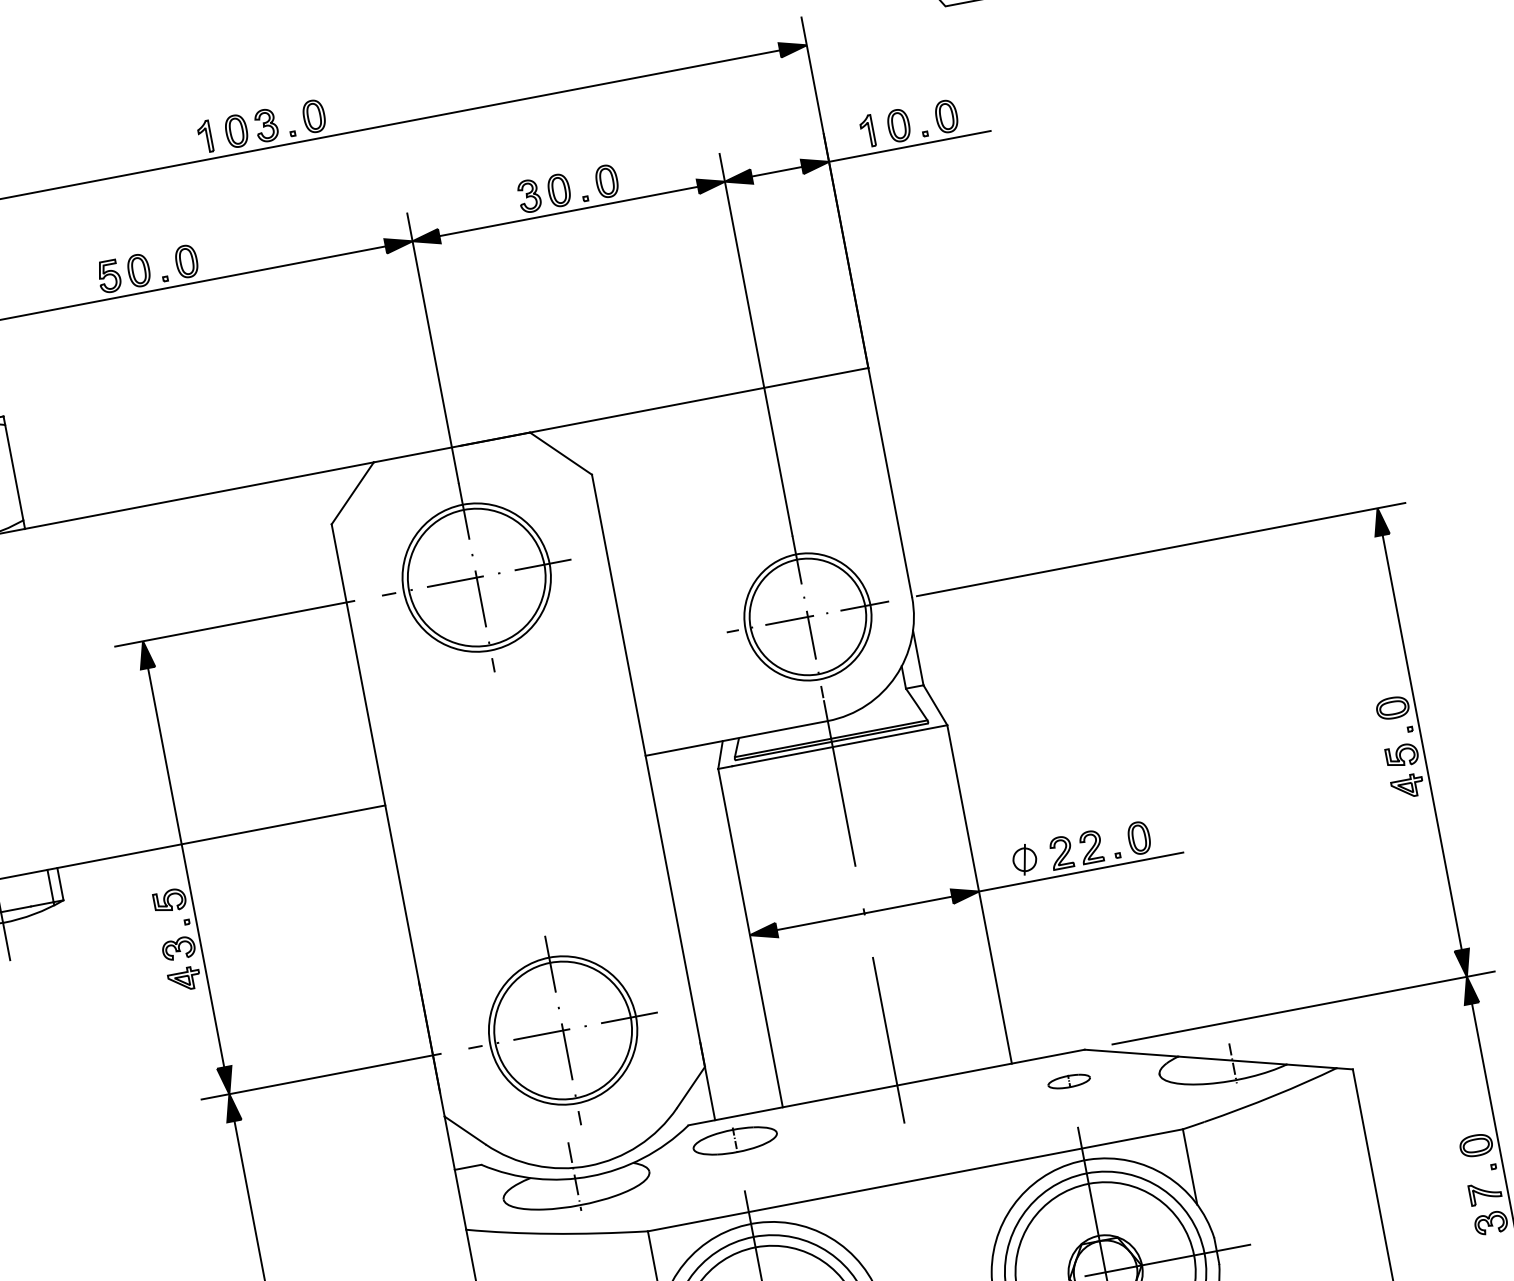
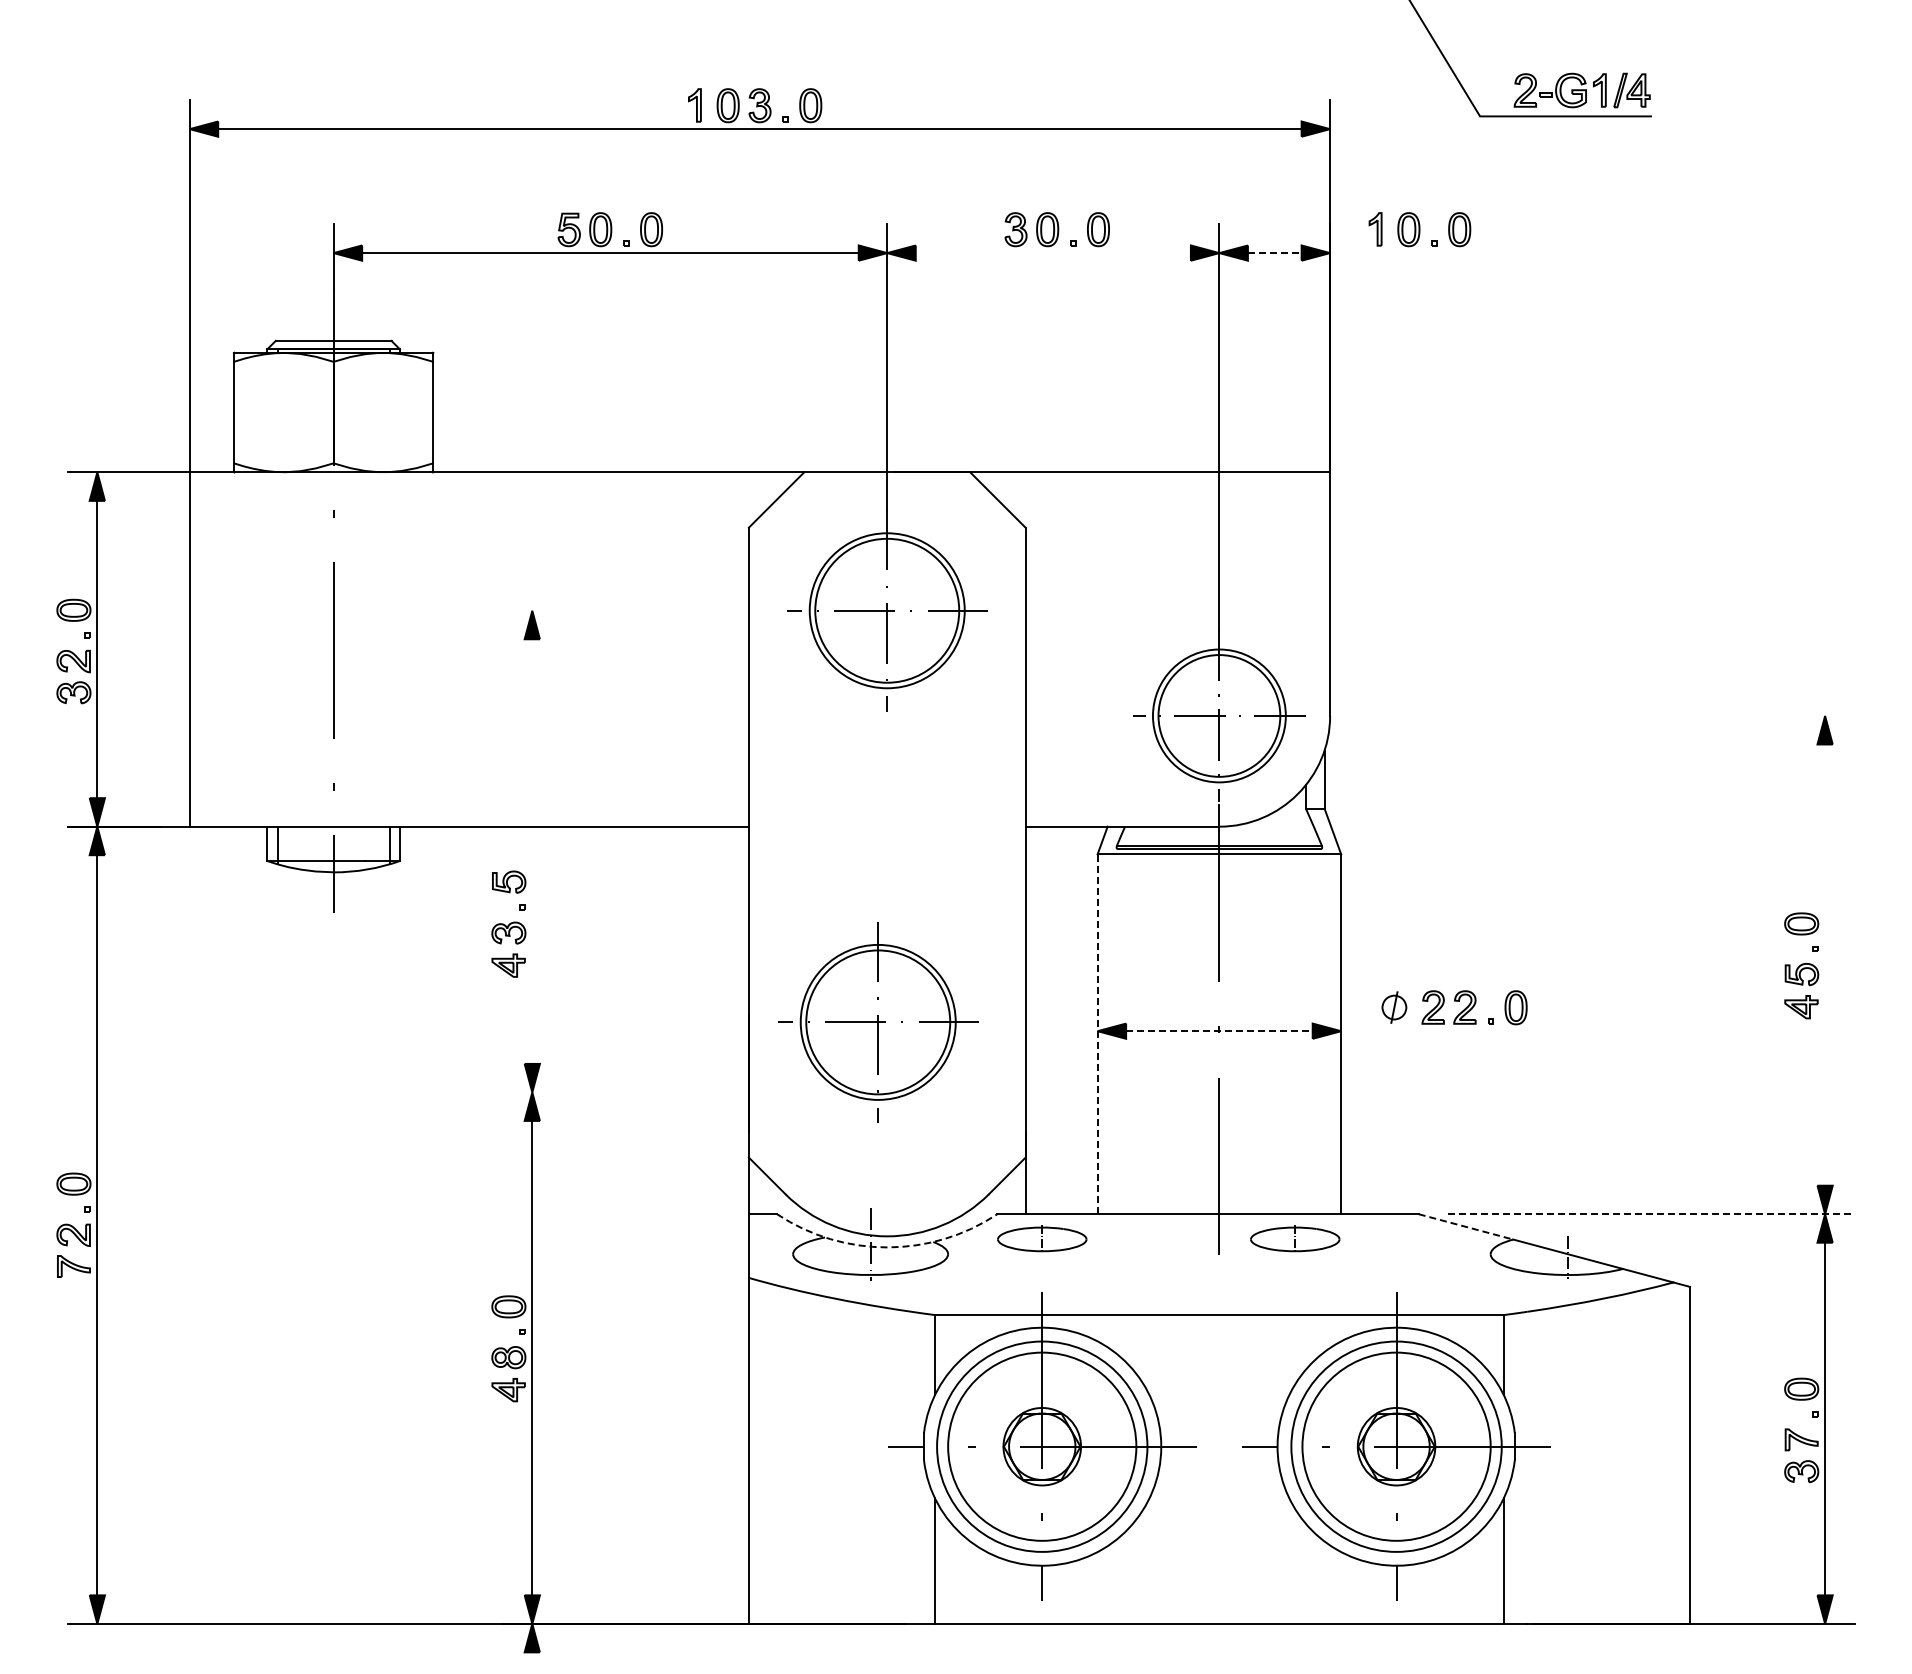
line: (910, 146) -> (1416, 253), removed
line: (776, 172) -> (1274, 253), solid -> dashed
line: (568, 212) -> (1052, 253), removed
line: (1160, 549) -> (1594, 715), removed
line: (234, 623) -> (629, 610), removed
line: (1422, 741) -> (1825, 964), removed
line: (186, 867) -> (532, 851), removed
line: (1080, 872) -> (1449, 1031), removed
line: (864, 913) -> (1219, 1031), solid -> dashed
line: (750, 938) -> (1097, 1034), solid -> dashed
line: (1303, 1008) -> (1651, 1214), solid -> dashed
part: (563, 1030) -> (878, 1022), moved
line: (1131, 1052) -> (1466, 1226), solid -> dashed
line: (320, 1076) -> (629, 1092), removed
part: (1069, 1081) -> (1396, 1243), removed
part: (973, 1094) -> (1295, 1238), added
arc: (591, 1176) -> (887, 1247), solid -> dashed

